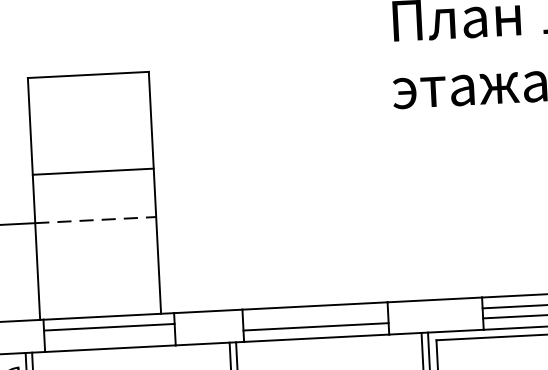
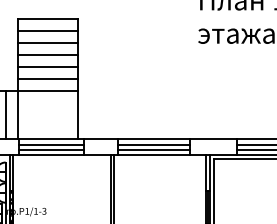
line: (89, 99) -> (47, 31), added
line: (90, 123) -> (47, 43), added
line: (91, 148) -> (47, 55), added
line: (94, 196) -> (47, 79), added
line: (97, 220) -> (48, 91), dashed -> solid
line: (13, 273) -> (5, 115), added
line: (316, 316) -> (154, 144), added
line: (109, 336) -> (51, 149), added

